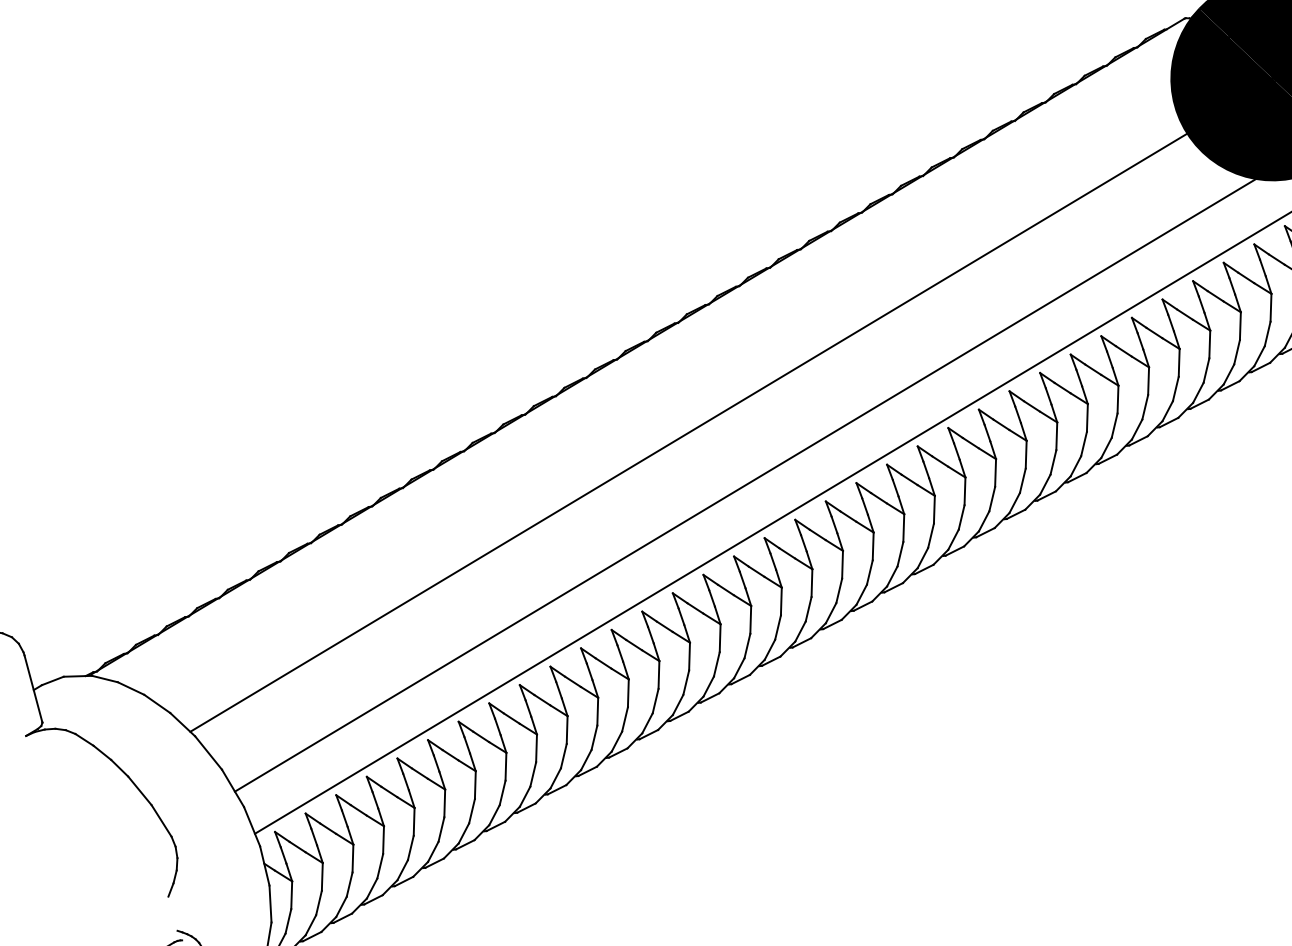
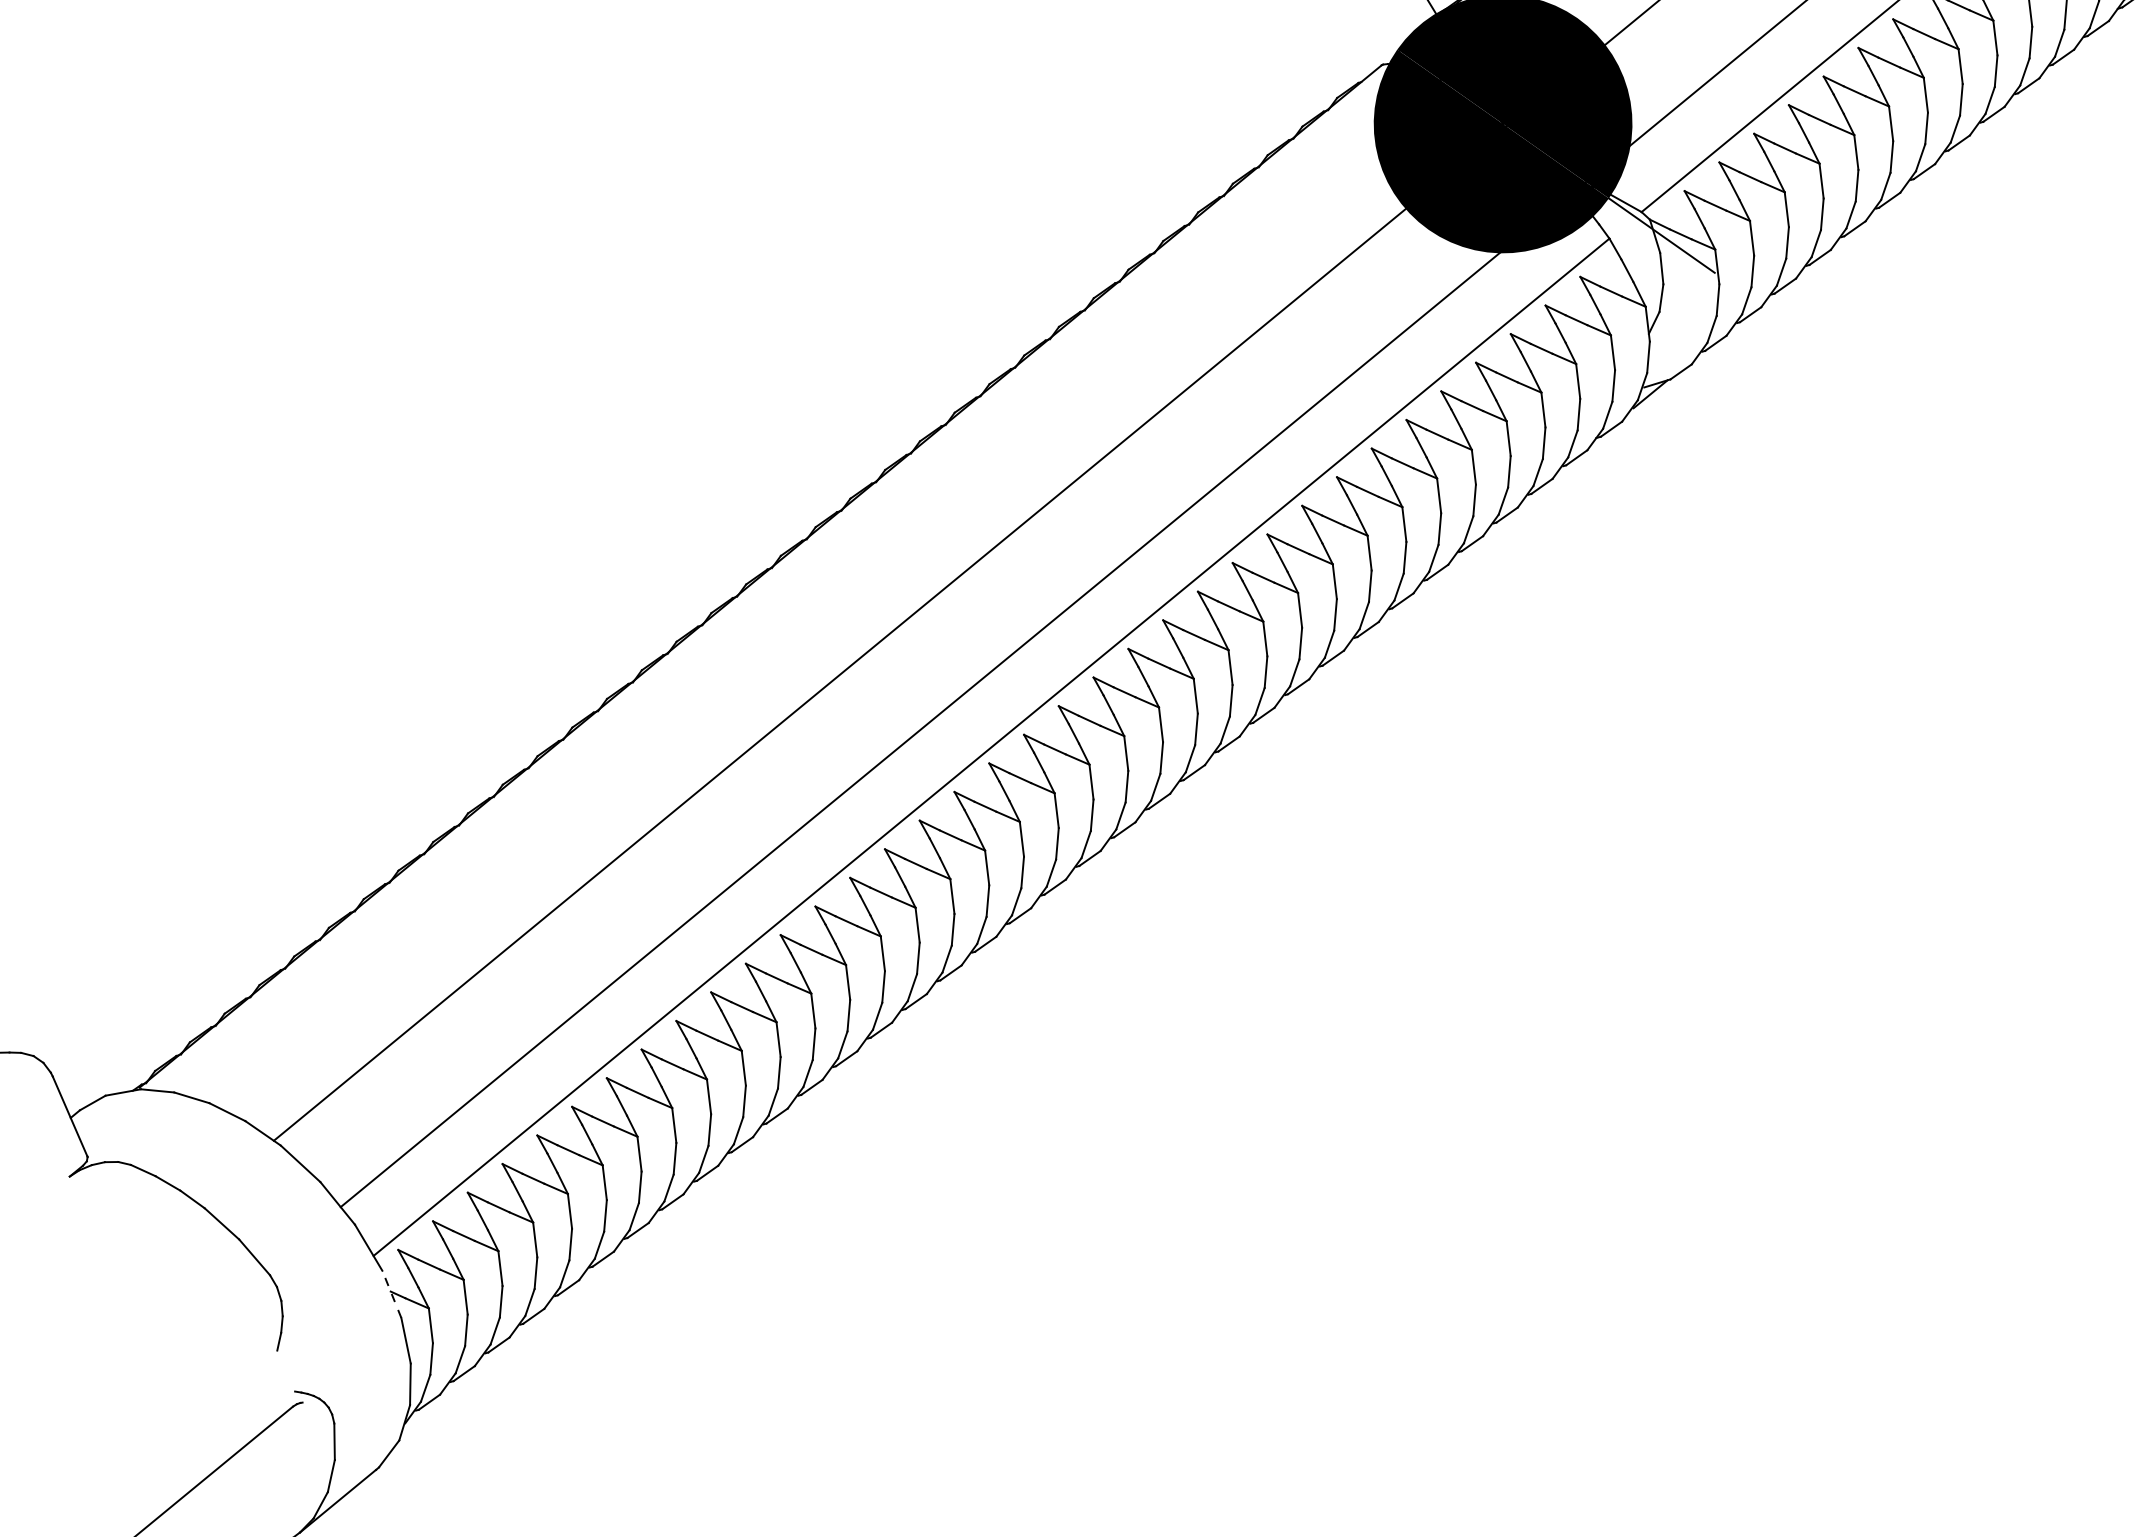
line: (264, 865) -> (391, 1293), solid -> dashed

